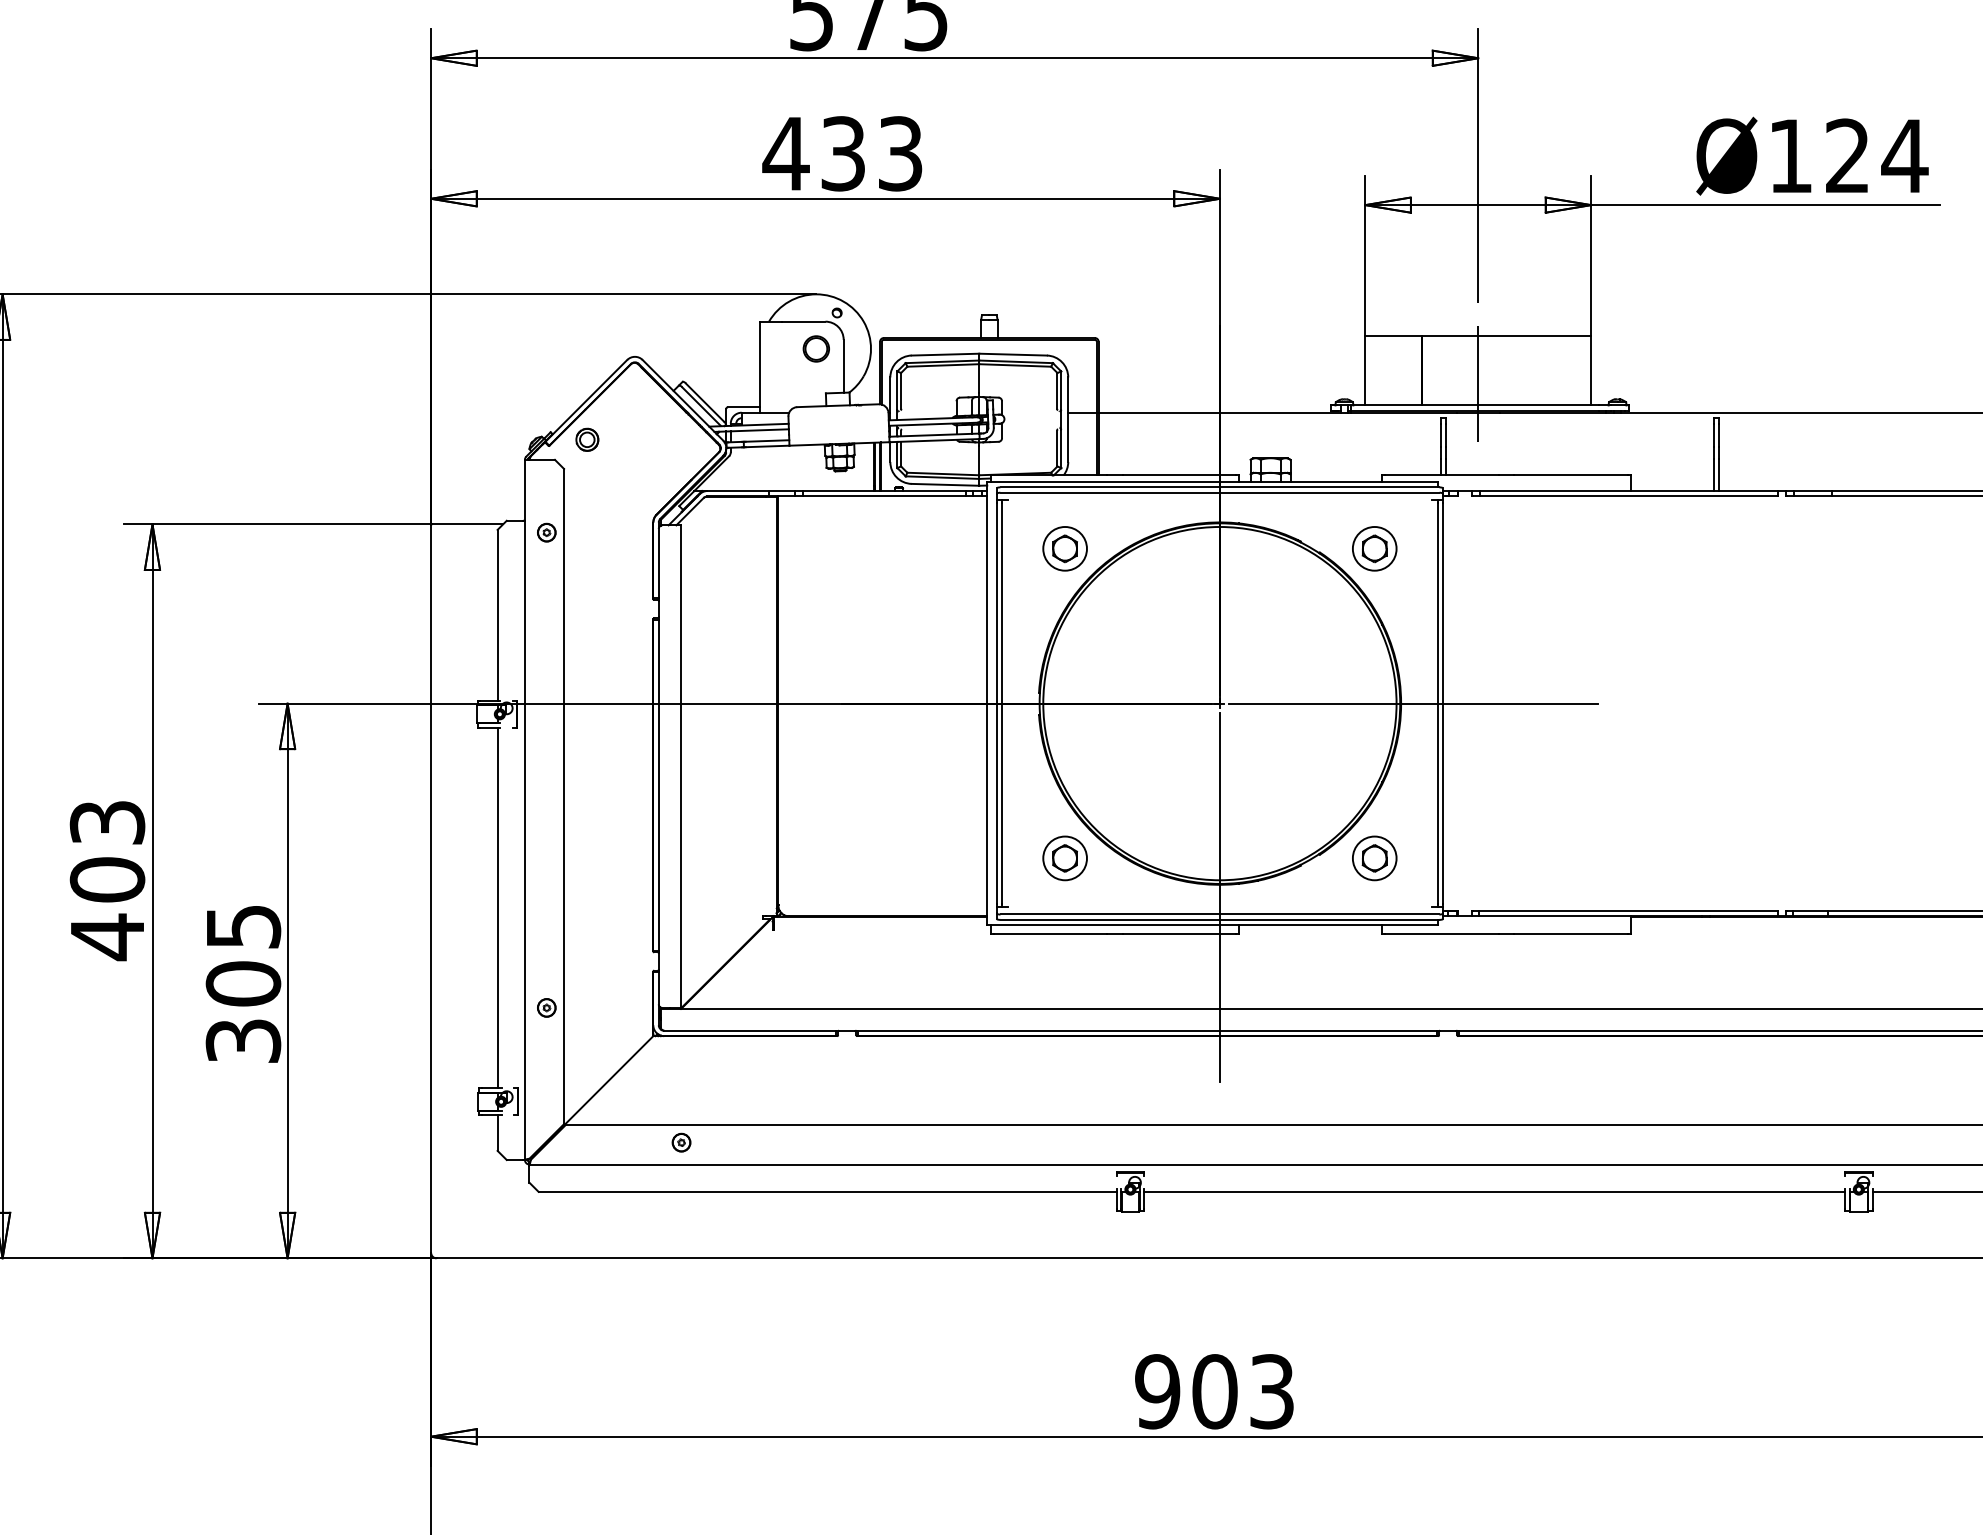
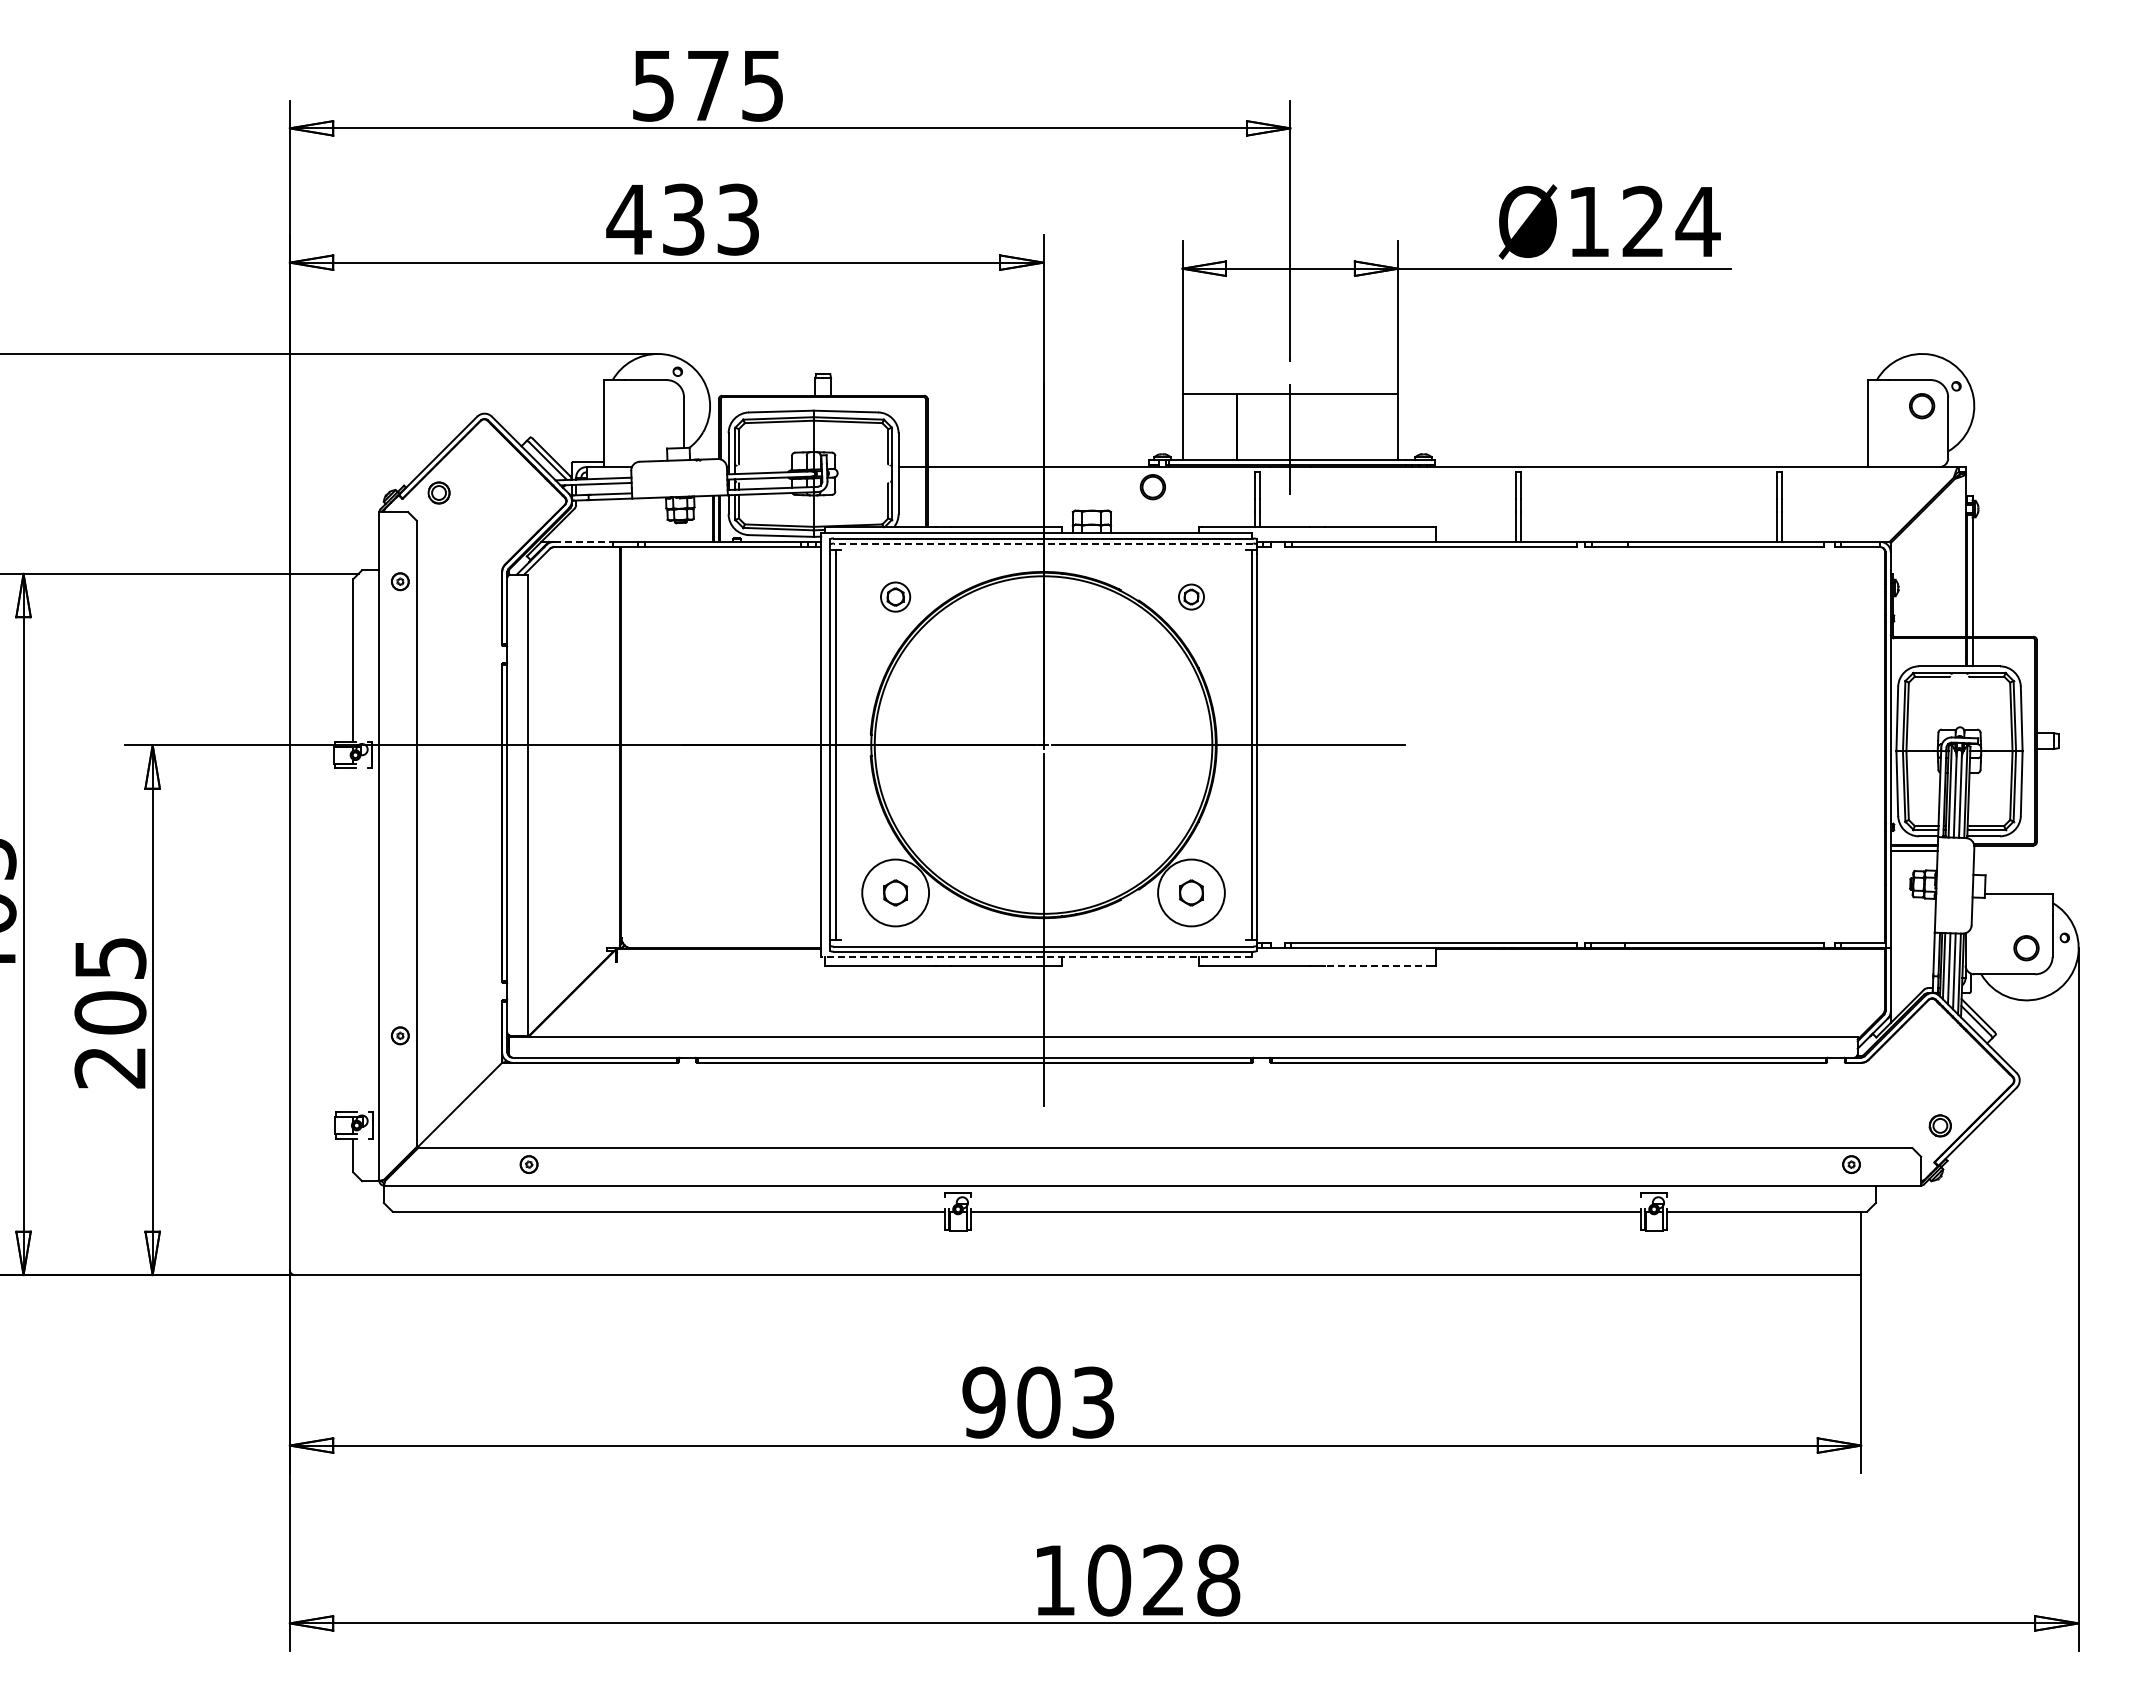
part: (815, 349) -> (1152, 487), moved
line: (738, 490) -> (583, 541), solid -> dashed
line: (1219, 492) -> (1043, 543), solid -> dashed
part: (1064, 548) -> (895, 596), size x0.7
part: (1374, 548) -> (1191, 596), size x0.6
circle: (1064, 857) -> (895, 892), size x1.6
circle: (1374, 857) -> (1191, 892), size x1.6
line: (497, 908) -> (353, 940), removed
line: (1212, 924) -> (1036, 956), solid -> dashed
line: (1570, 934) -> (1378, 965), solid -> dashed
text: (243, 1041) -> (110, 1067), 305 -> 205

